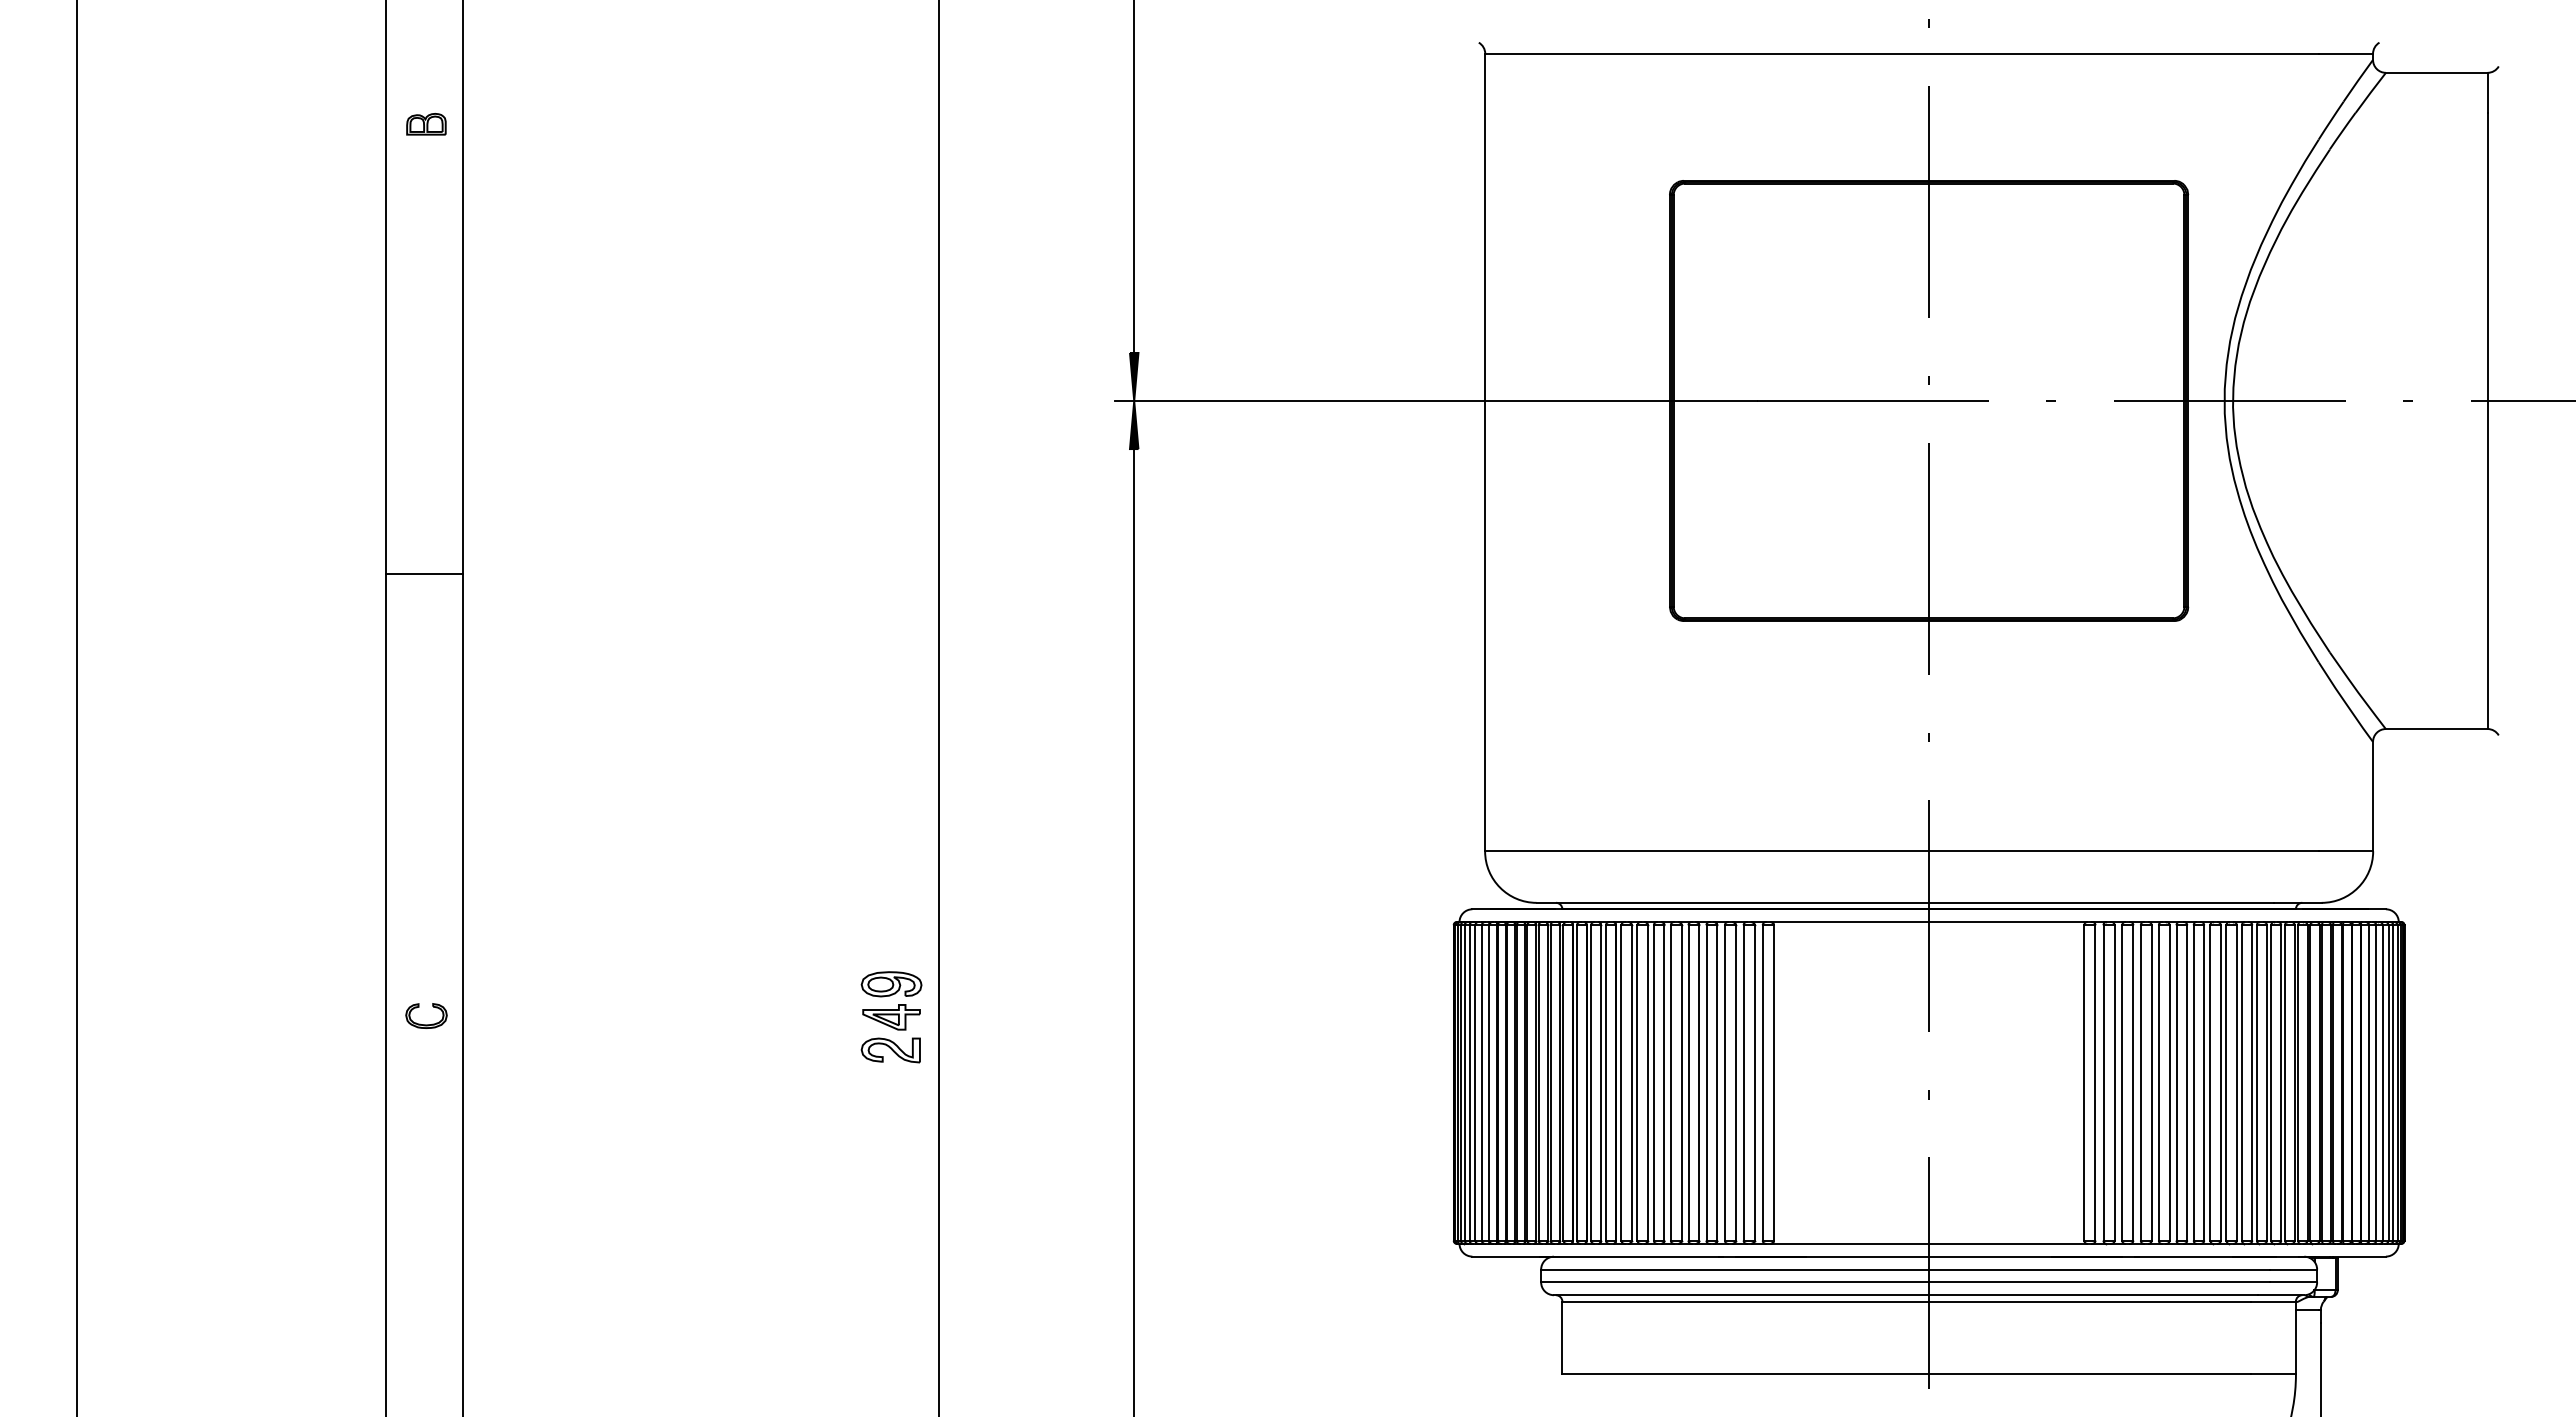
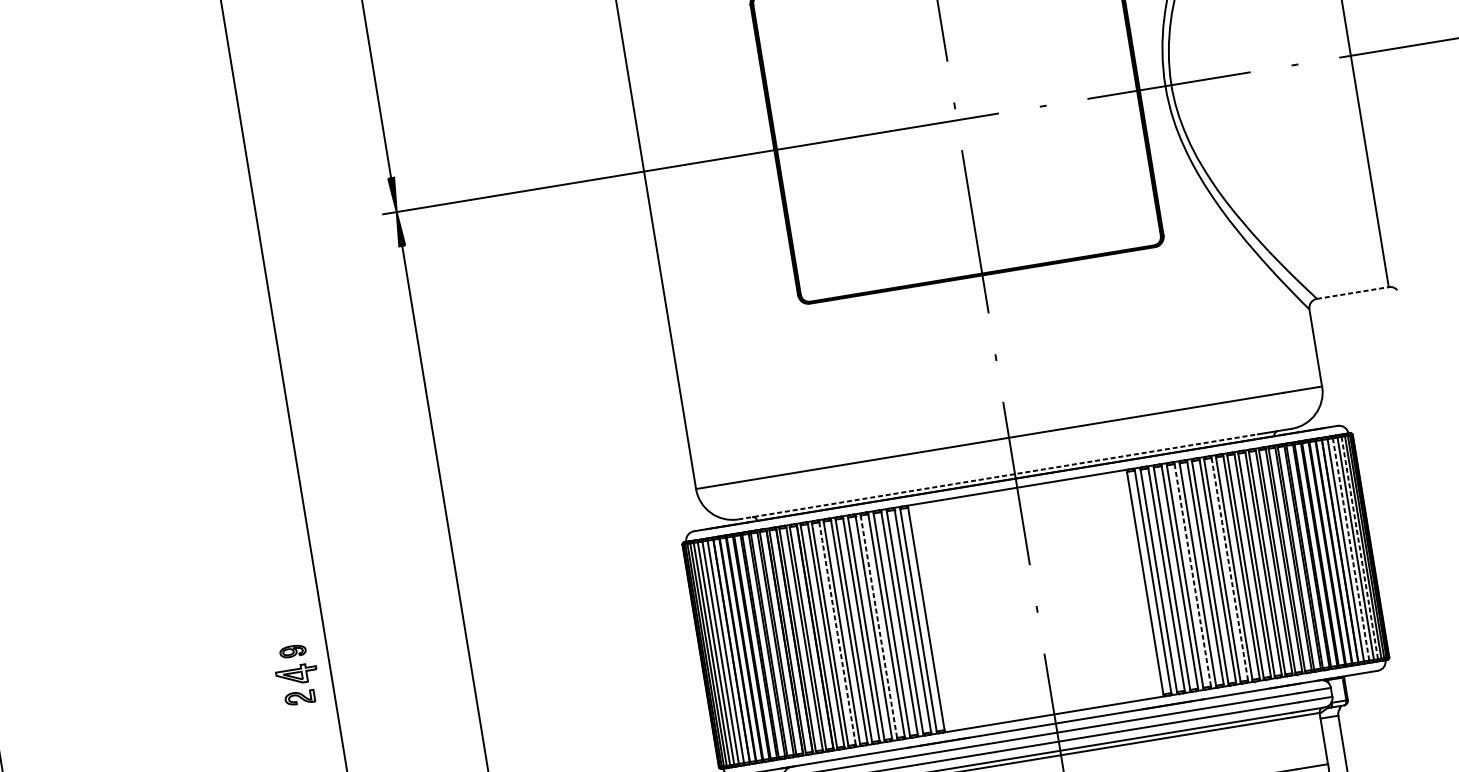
line: (2436, 729) -> (1352, 293), solid -> dashed
line: (1905, 902) -> (998, 476), solid -> dashed
part: (891, 984) -> (292, 651), size x0.6
part: (890, 1050) -> (299, 698), size x0.7
line: (1647, 1082) -> (837, 633), solid -> dashed
line: (1706, 1082) -> (878, 626), solid -> dashed
line: (2151, 1082) -> (1192, 575), solid -> dashed
line: (2204, 1082) -> (1229, 568), solid -> dashed
line: (2376, 1082) -> (1351, 549), solid -> dashed
line: (2388, 1082) -> (1359, 547), solid -> dashed

